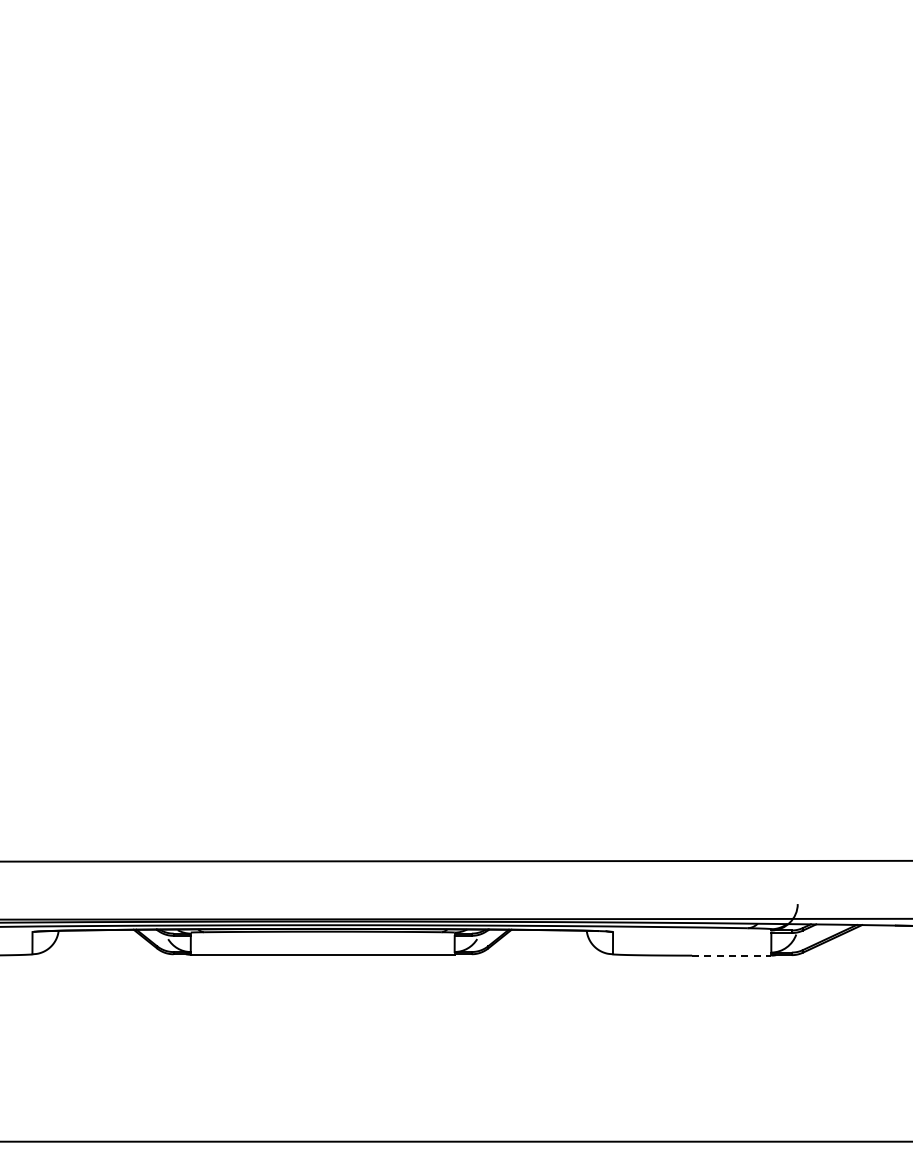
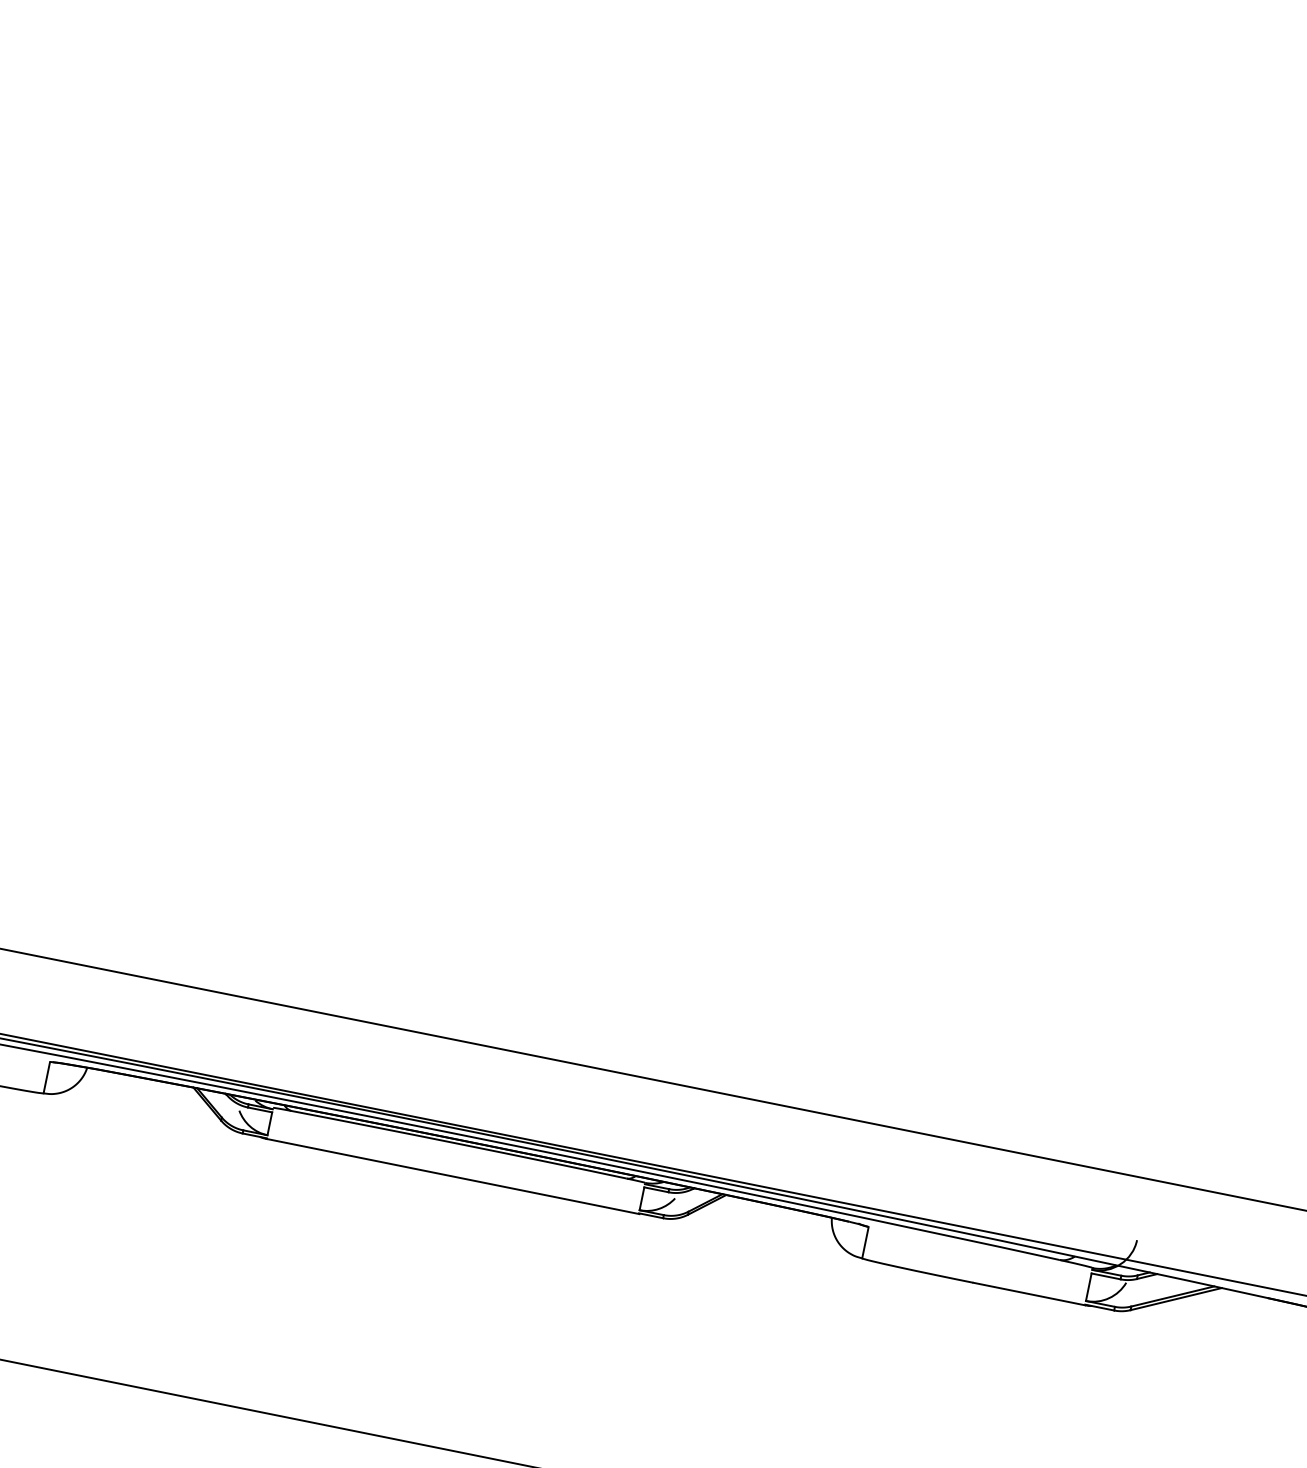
line: (731, 955) -> (1029, 1293), dashed -> solid

